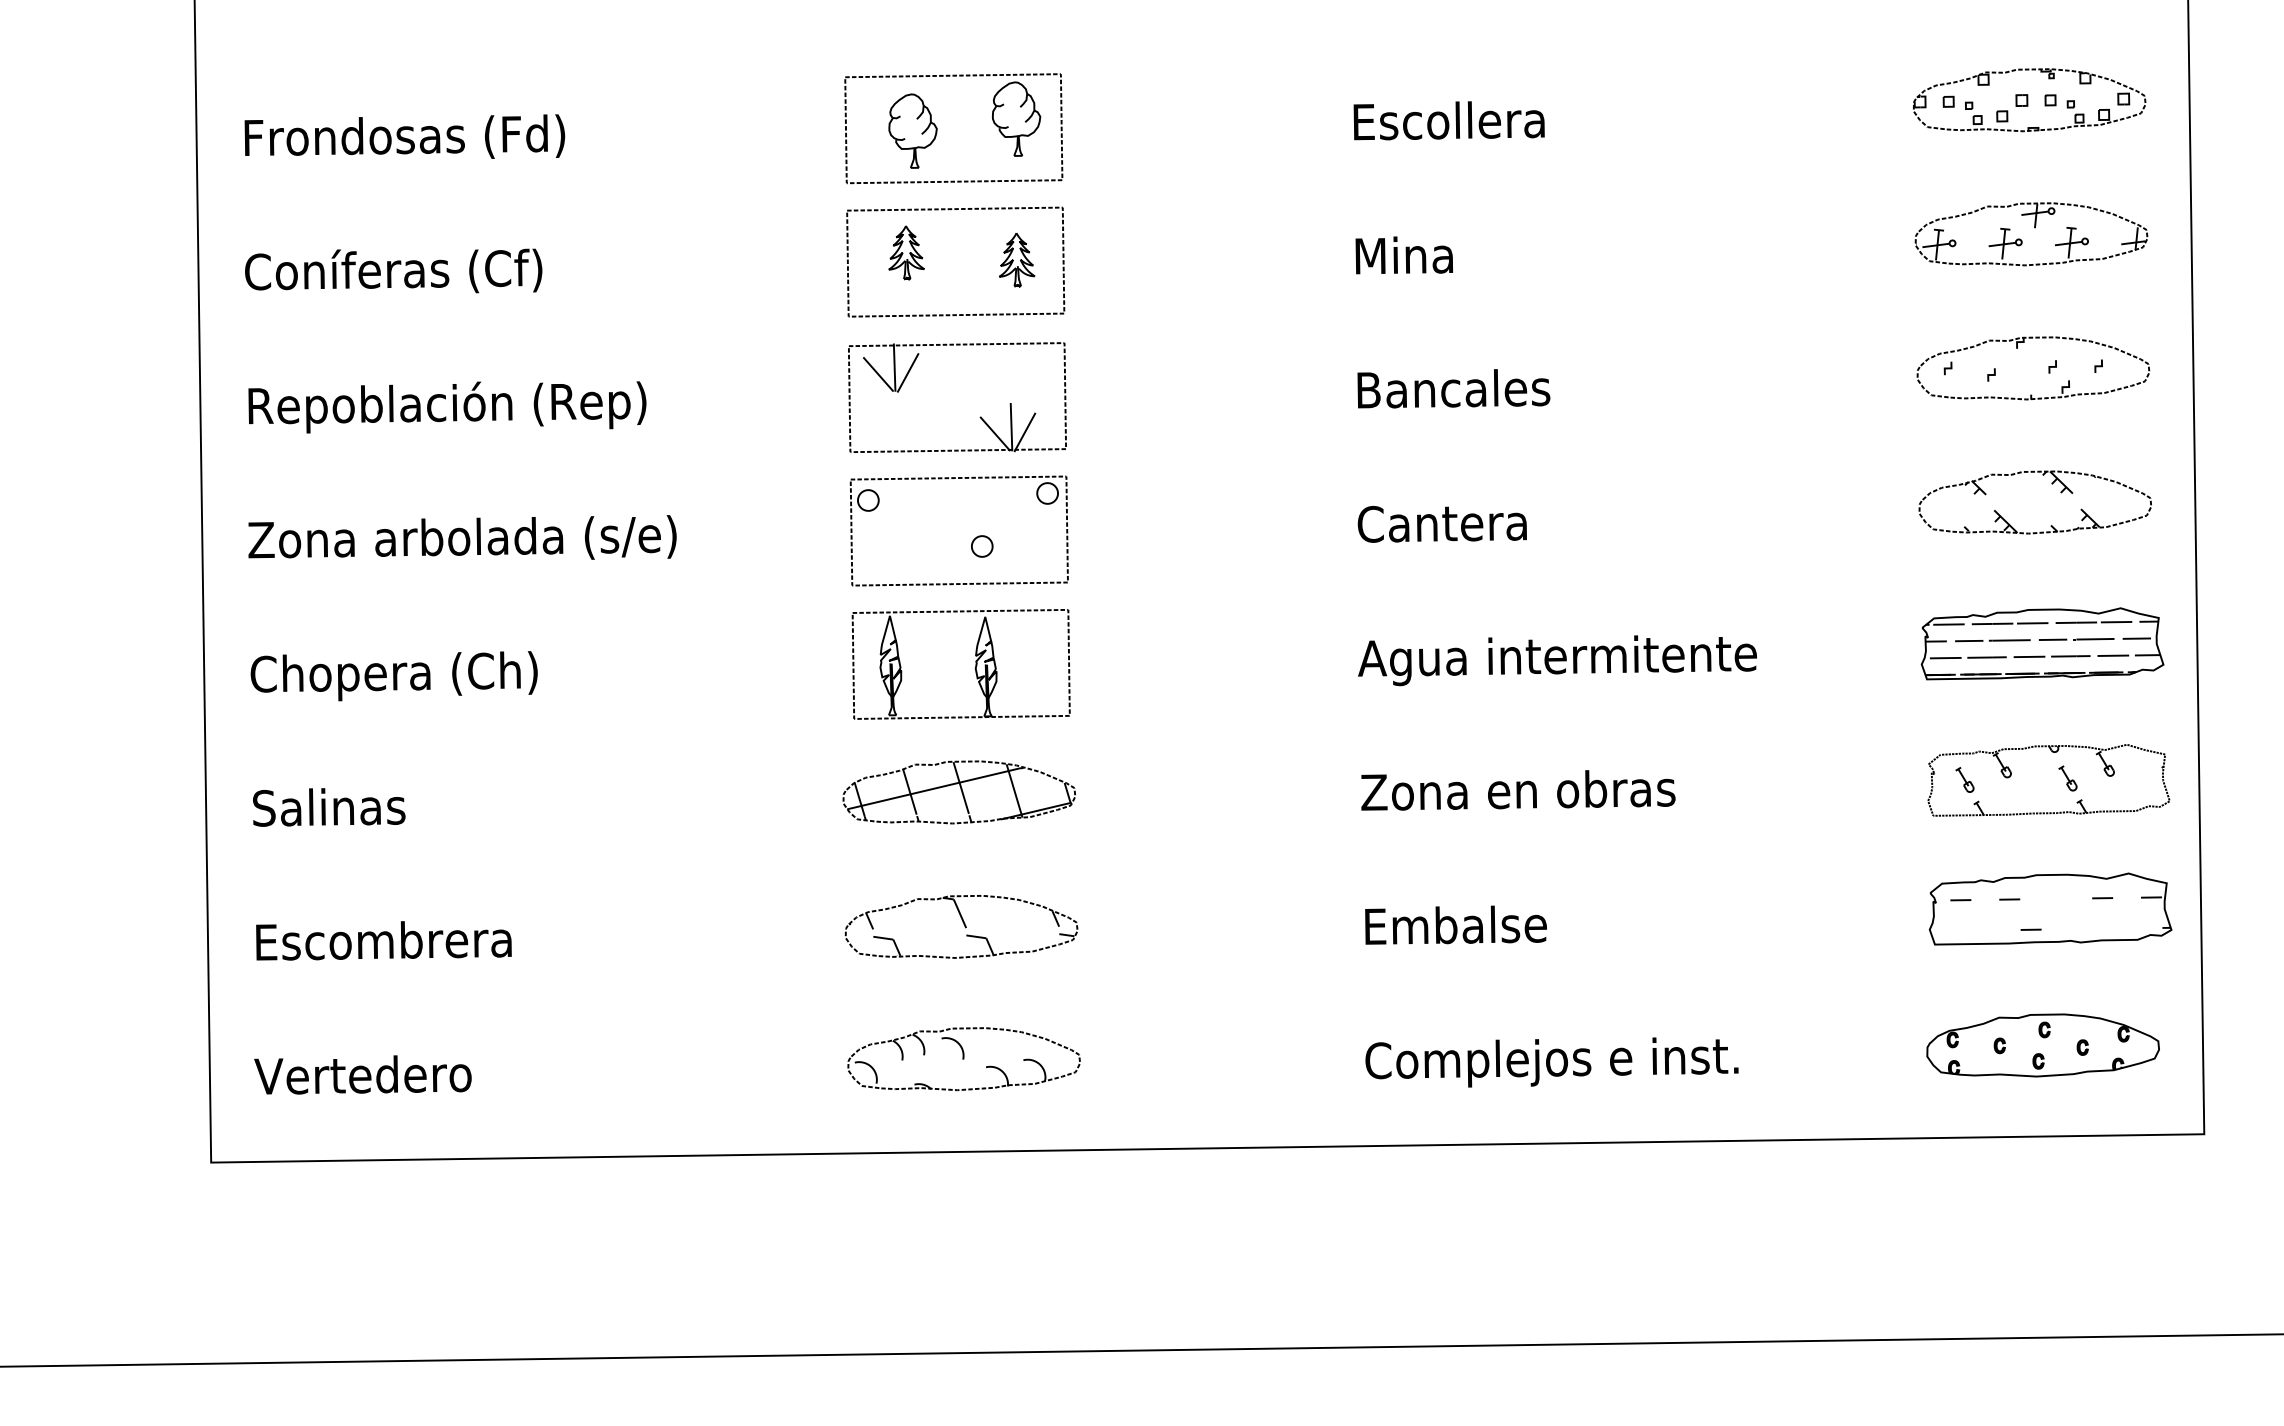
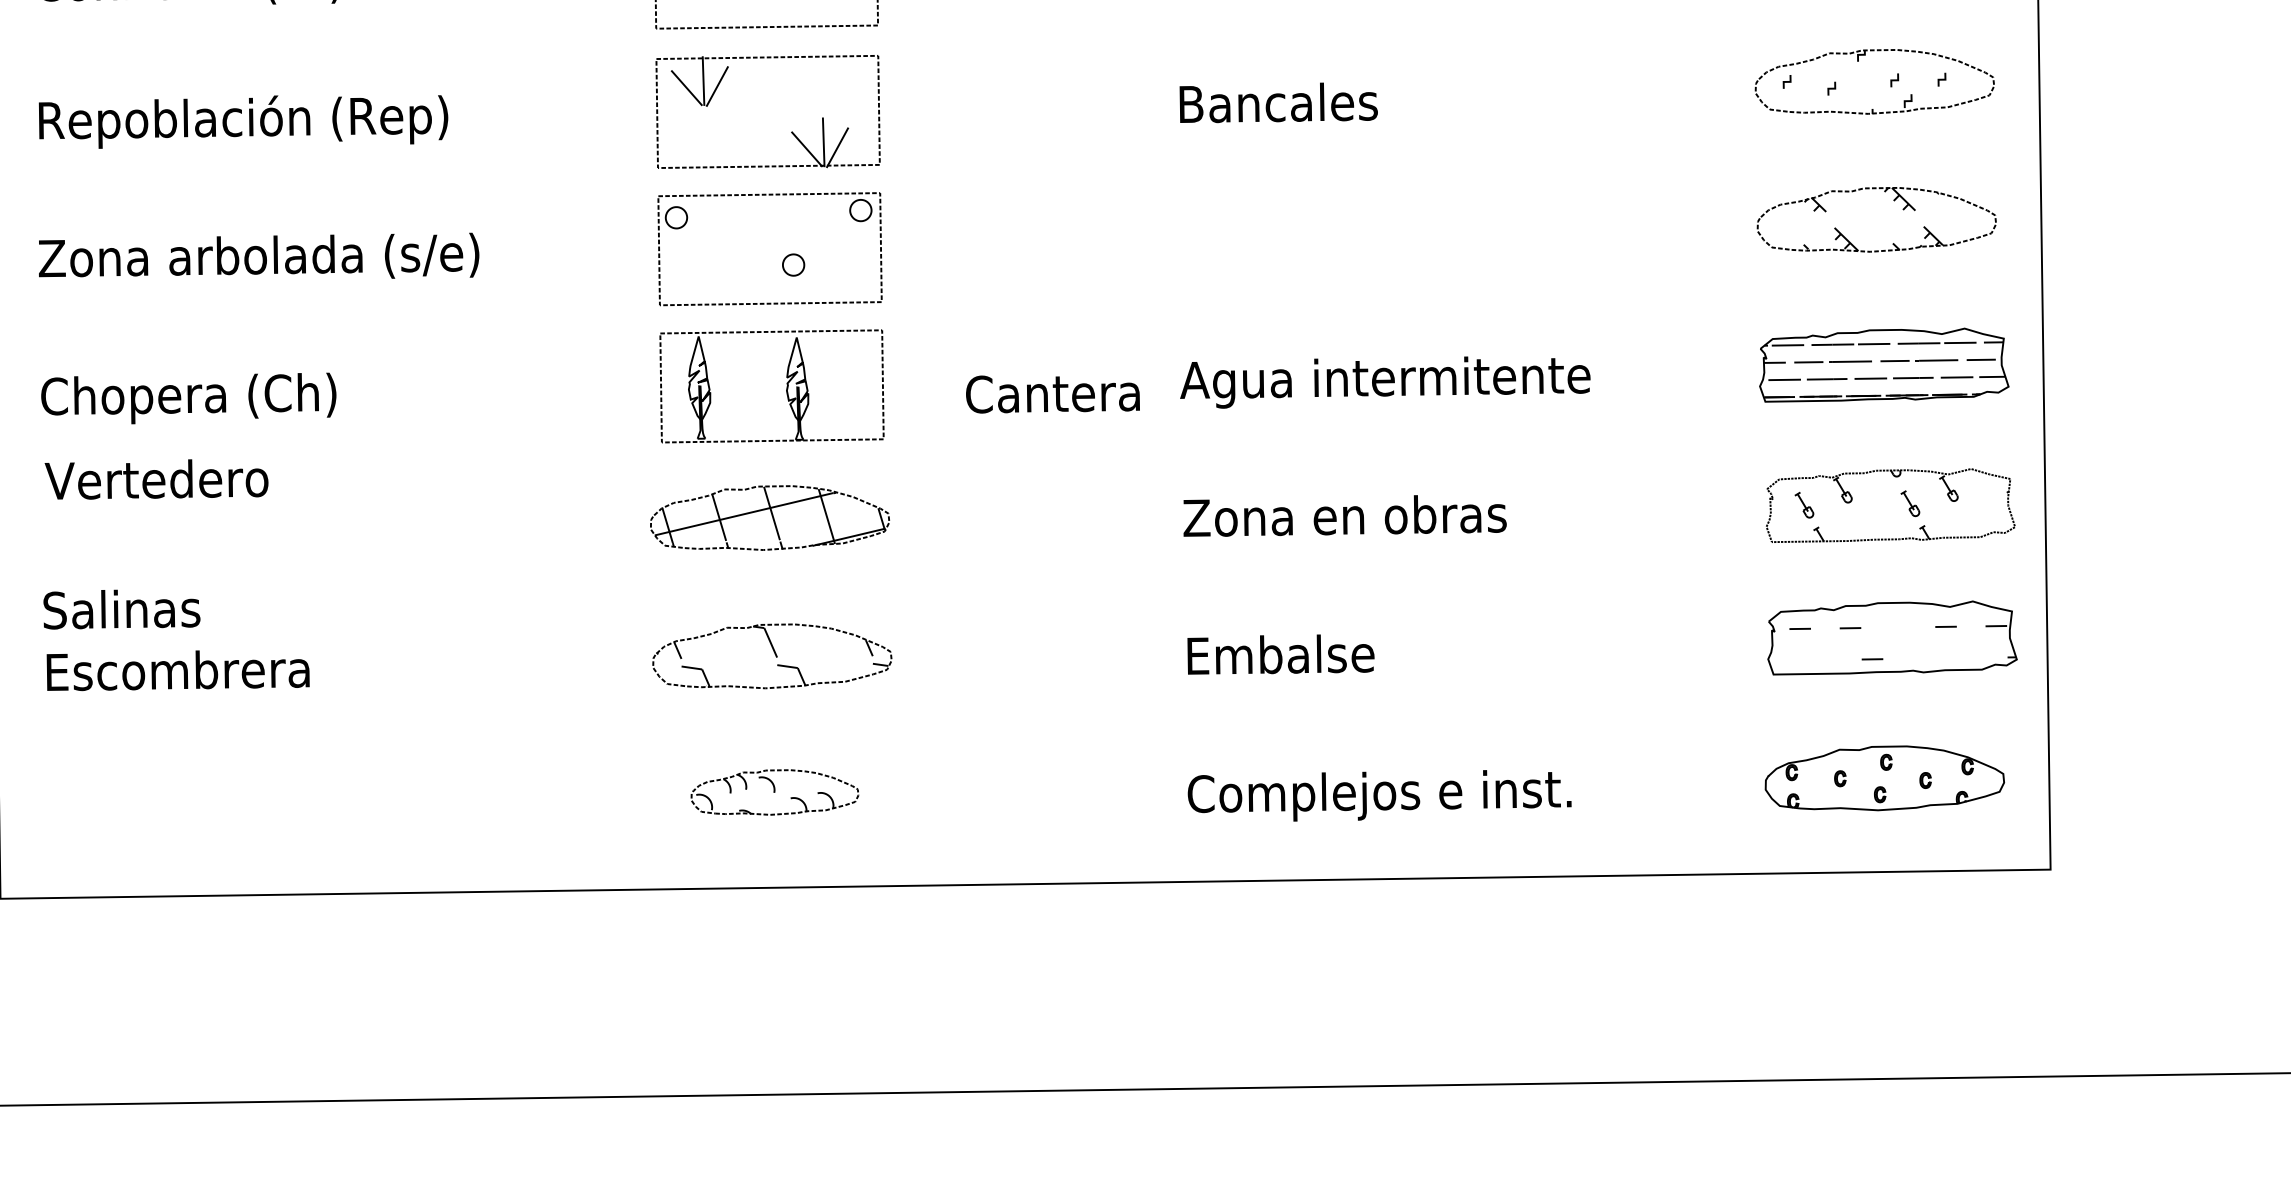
text: (1441, 524) -> (1052, 394), moved
text: (329, 807) -> (122, 609), moved
part: (963, 1059) -> (774, 792), size x0.7
text: (362, 1074) -> (156, 479), moved

